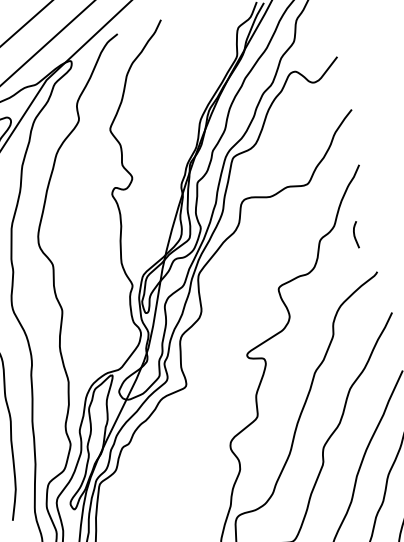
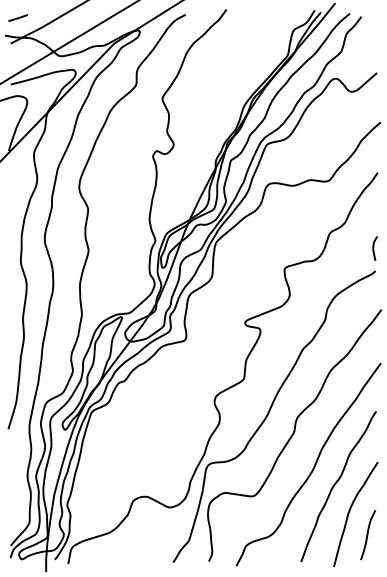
curve: (355, 234) -> (374, 248), moved

